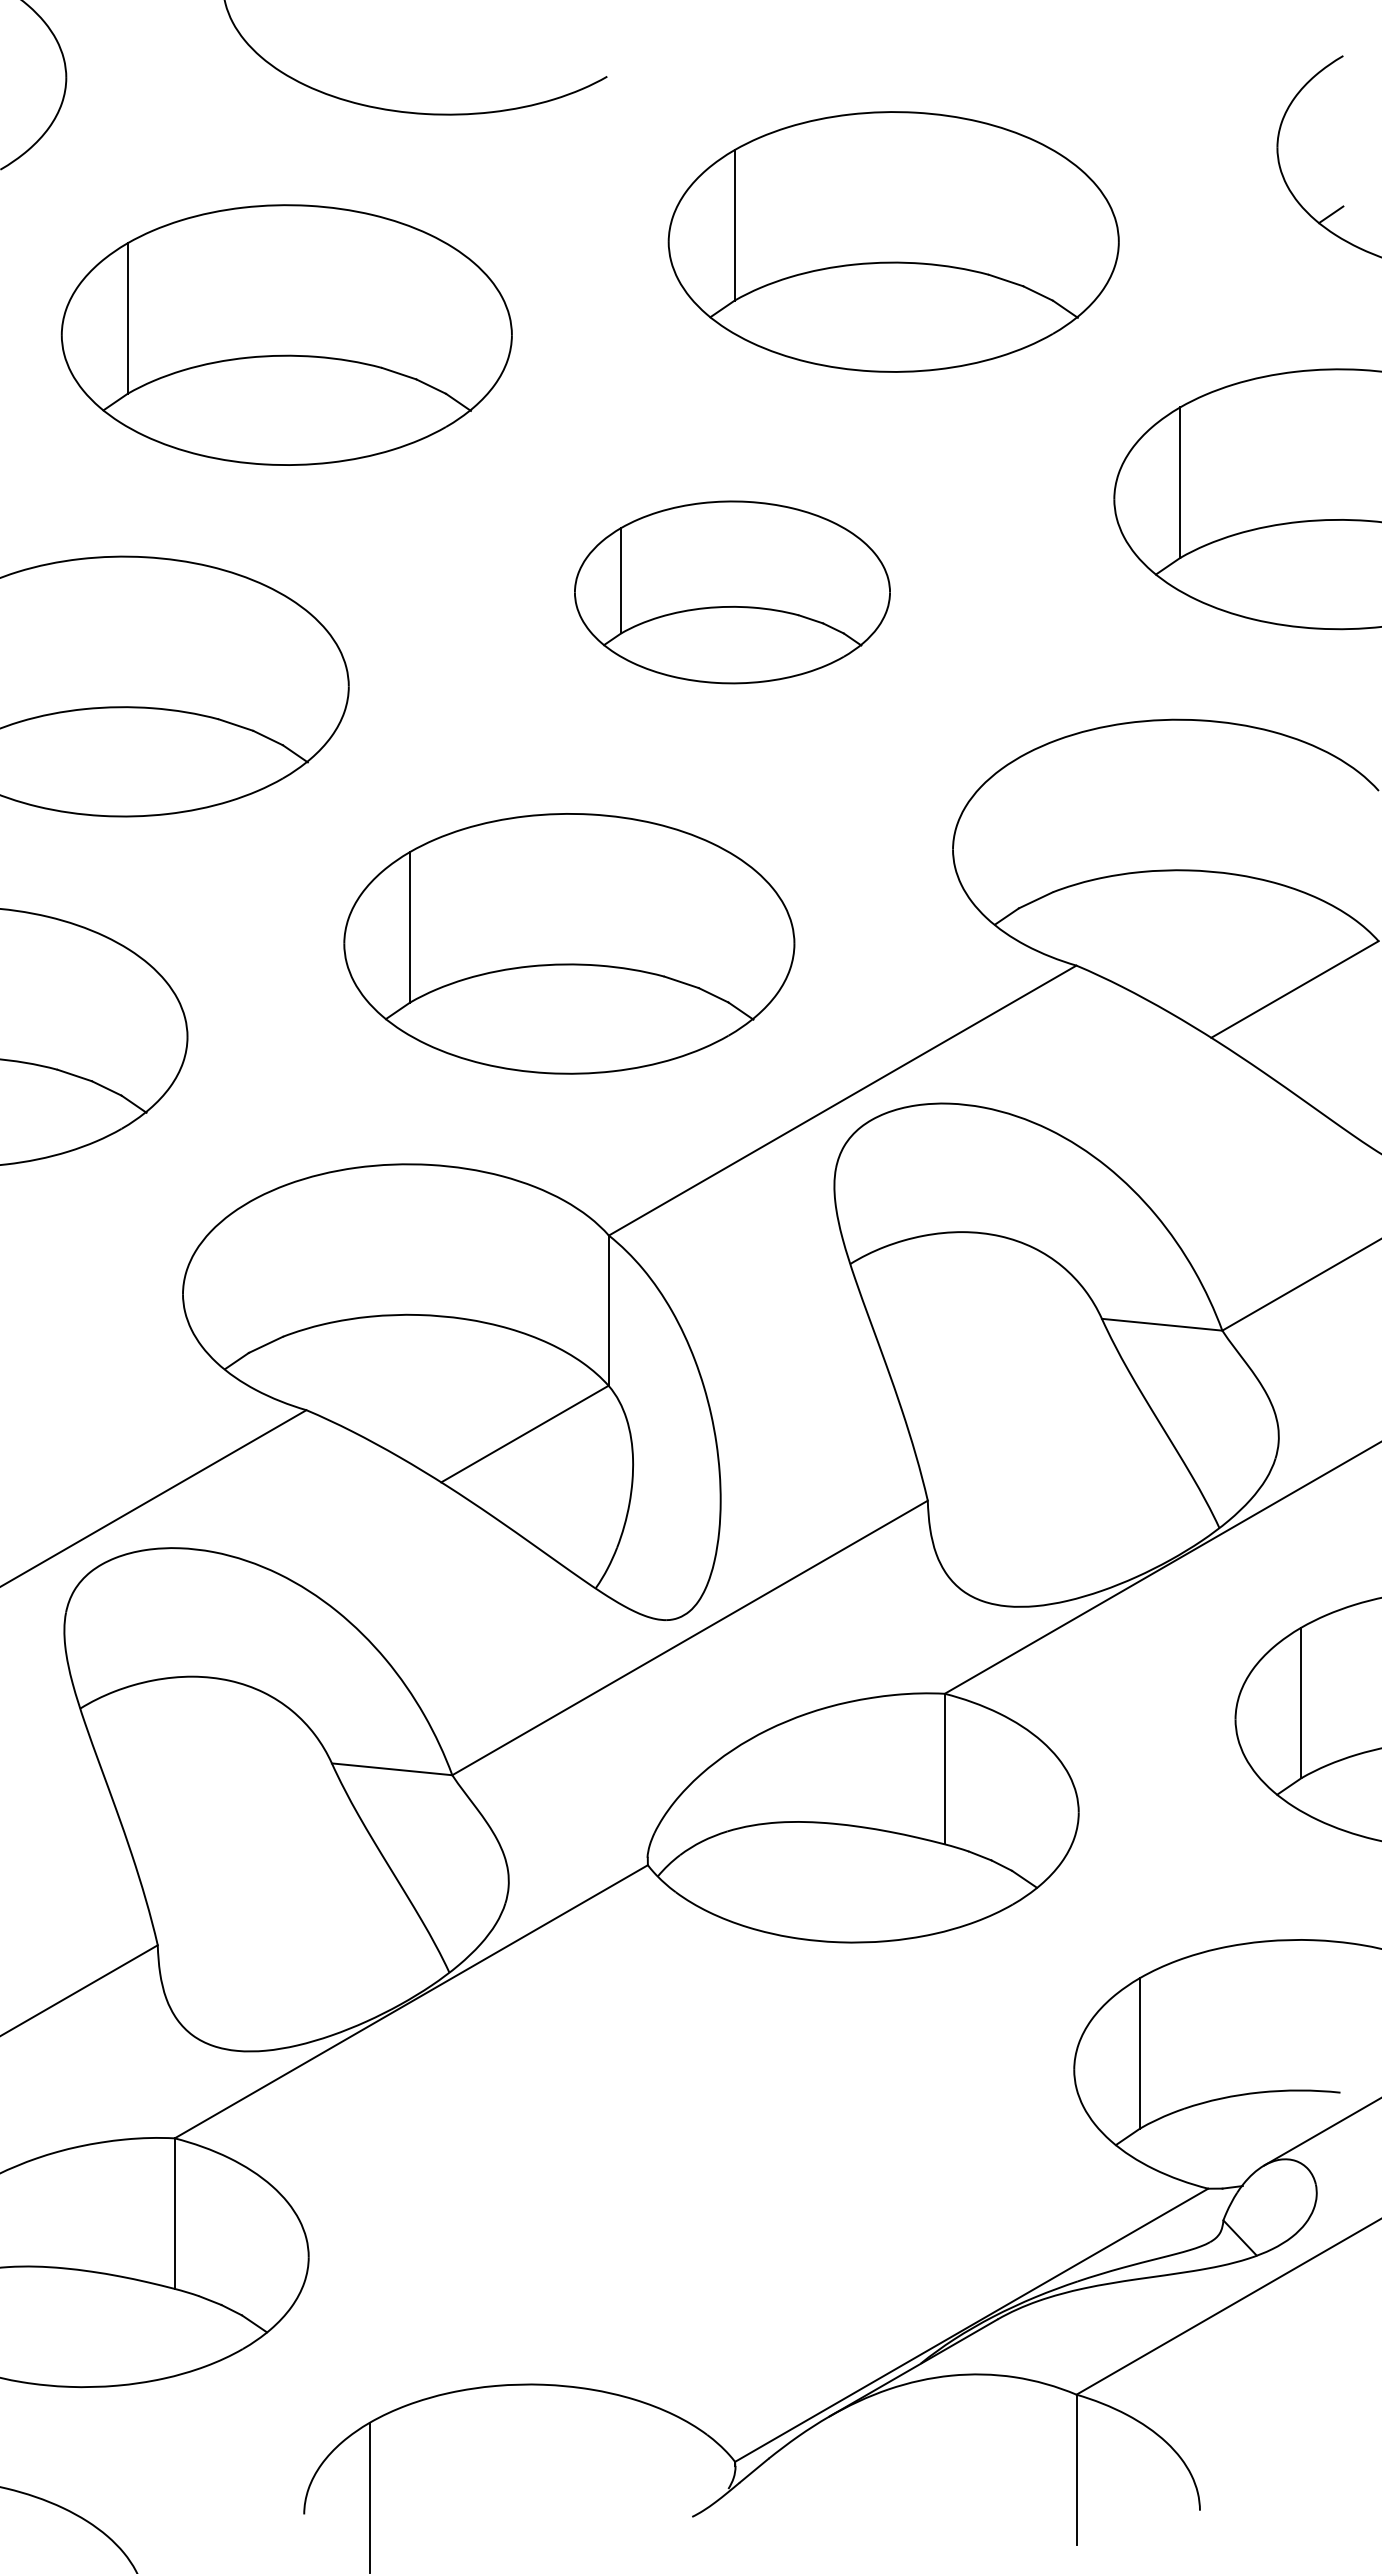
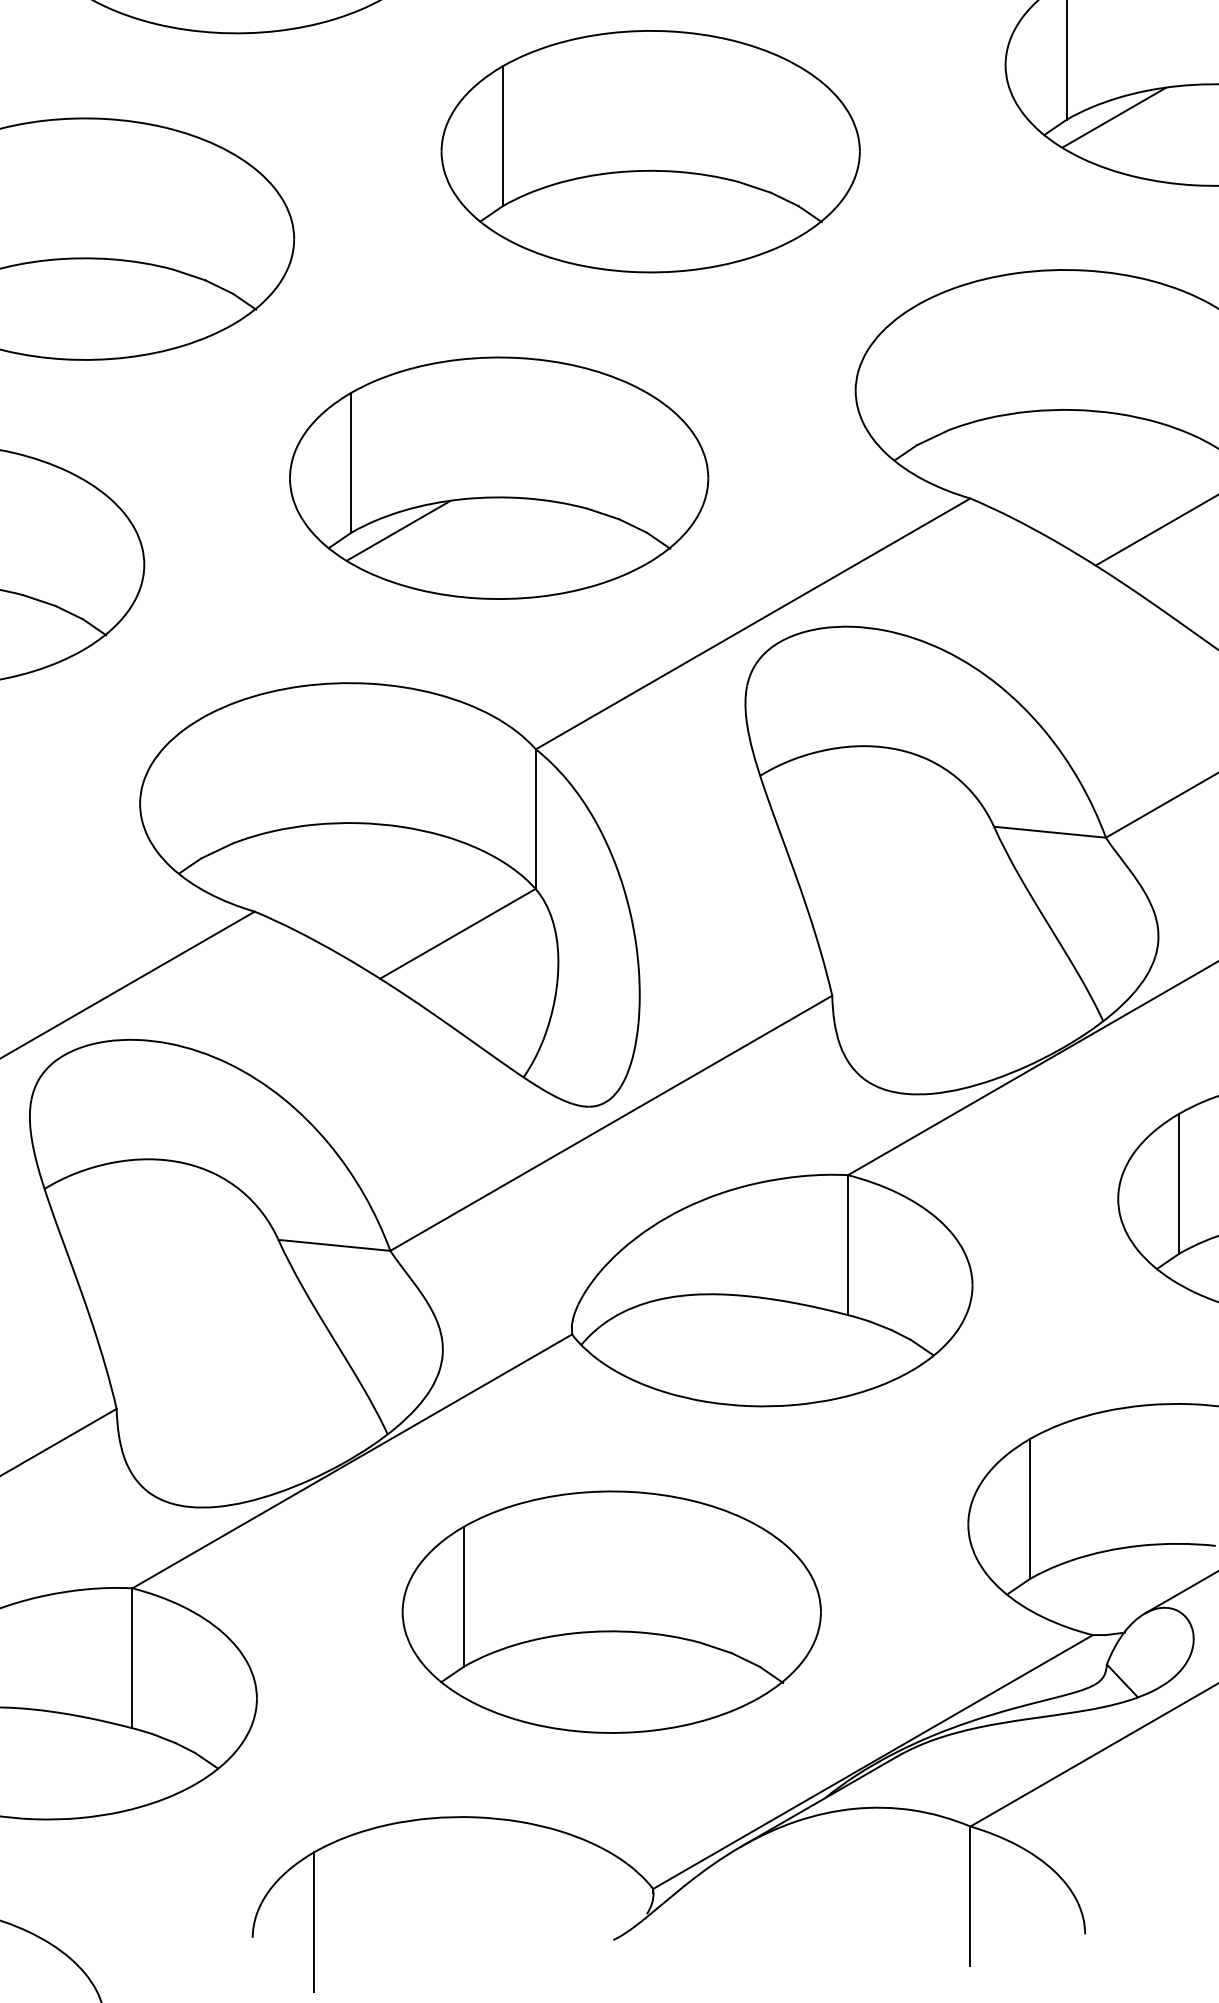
line: (1230, 555) -> (1113, 117), added
part: (732, 592) -> (650, 151), size x1.43
line: (460, 1000) -> (397, 530), added
part: (690, 2163) -> (611, 1611), added

